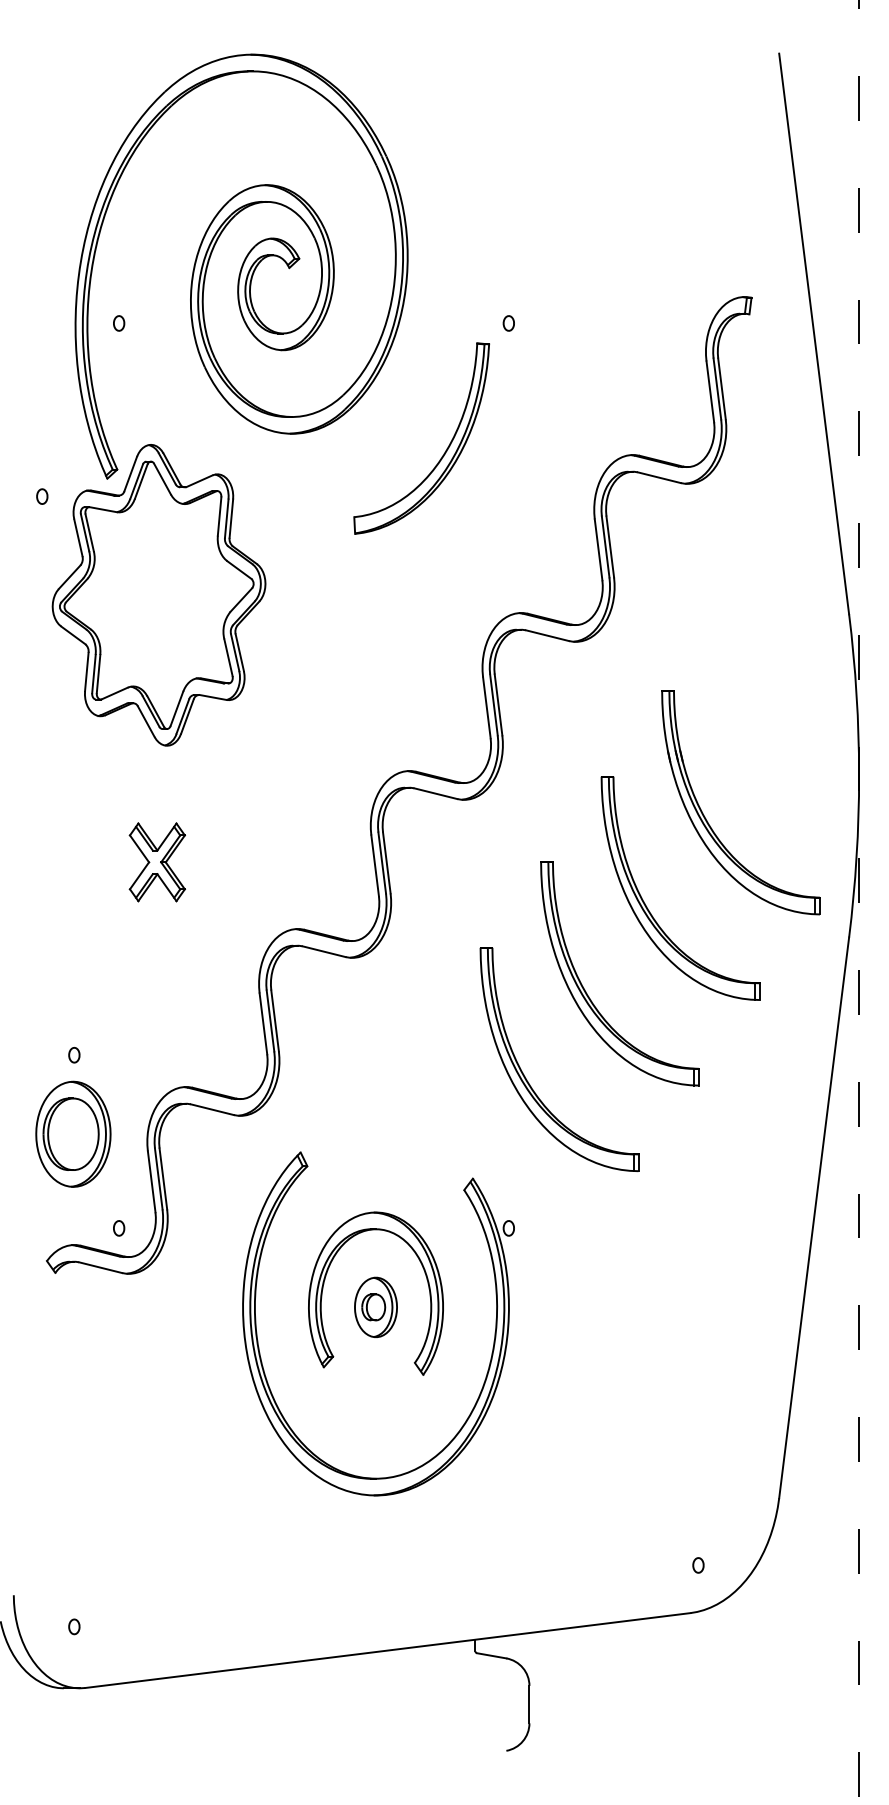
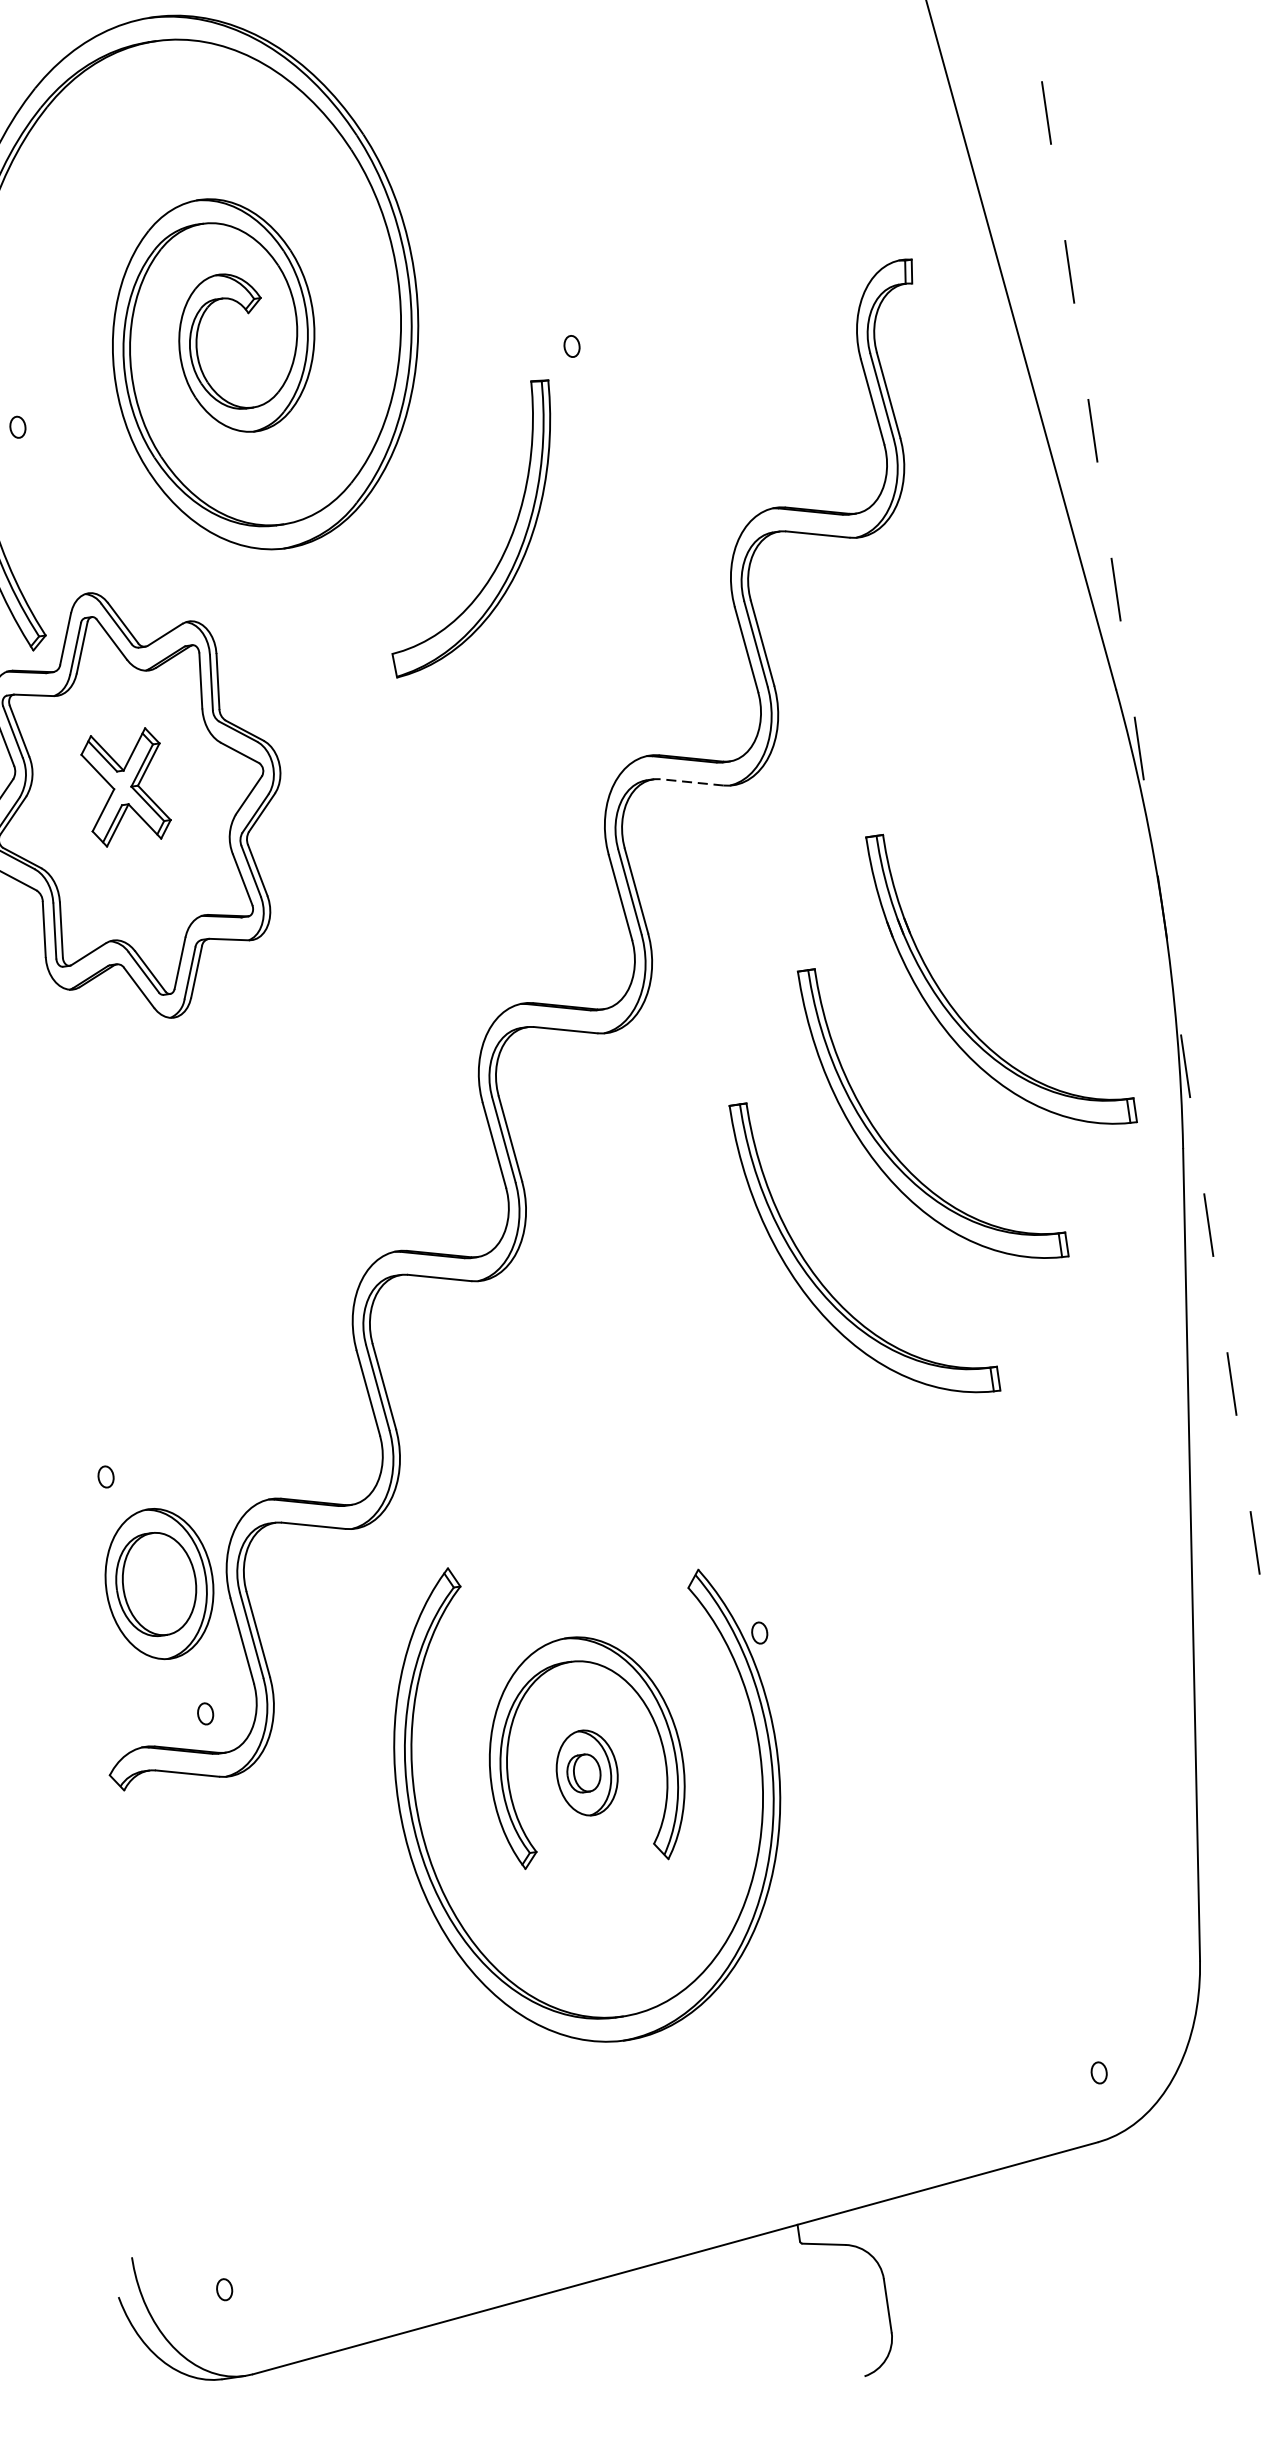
line: (547, 635) -> (691, 782), solid -> dashed
part: (156, 862) -> (124, 787), moved
part: (527, 1079) -> (755, 1417), removed
part: (73, 1133) -> (159, 1582), moved

